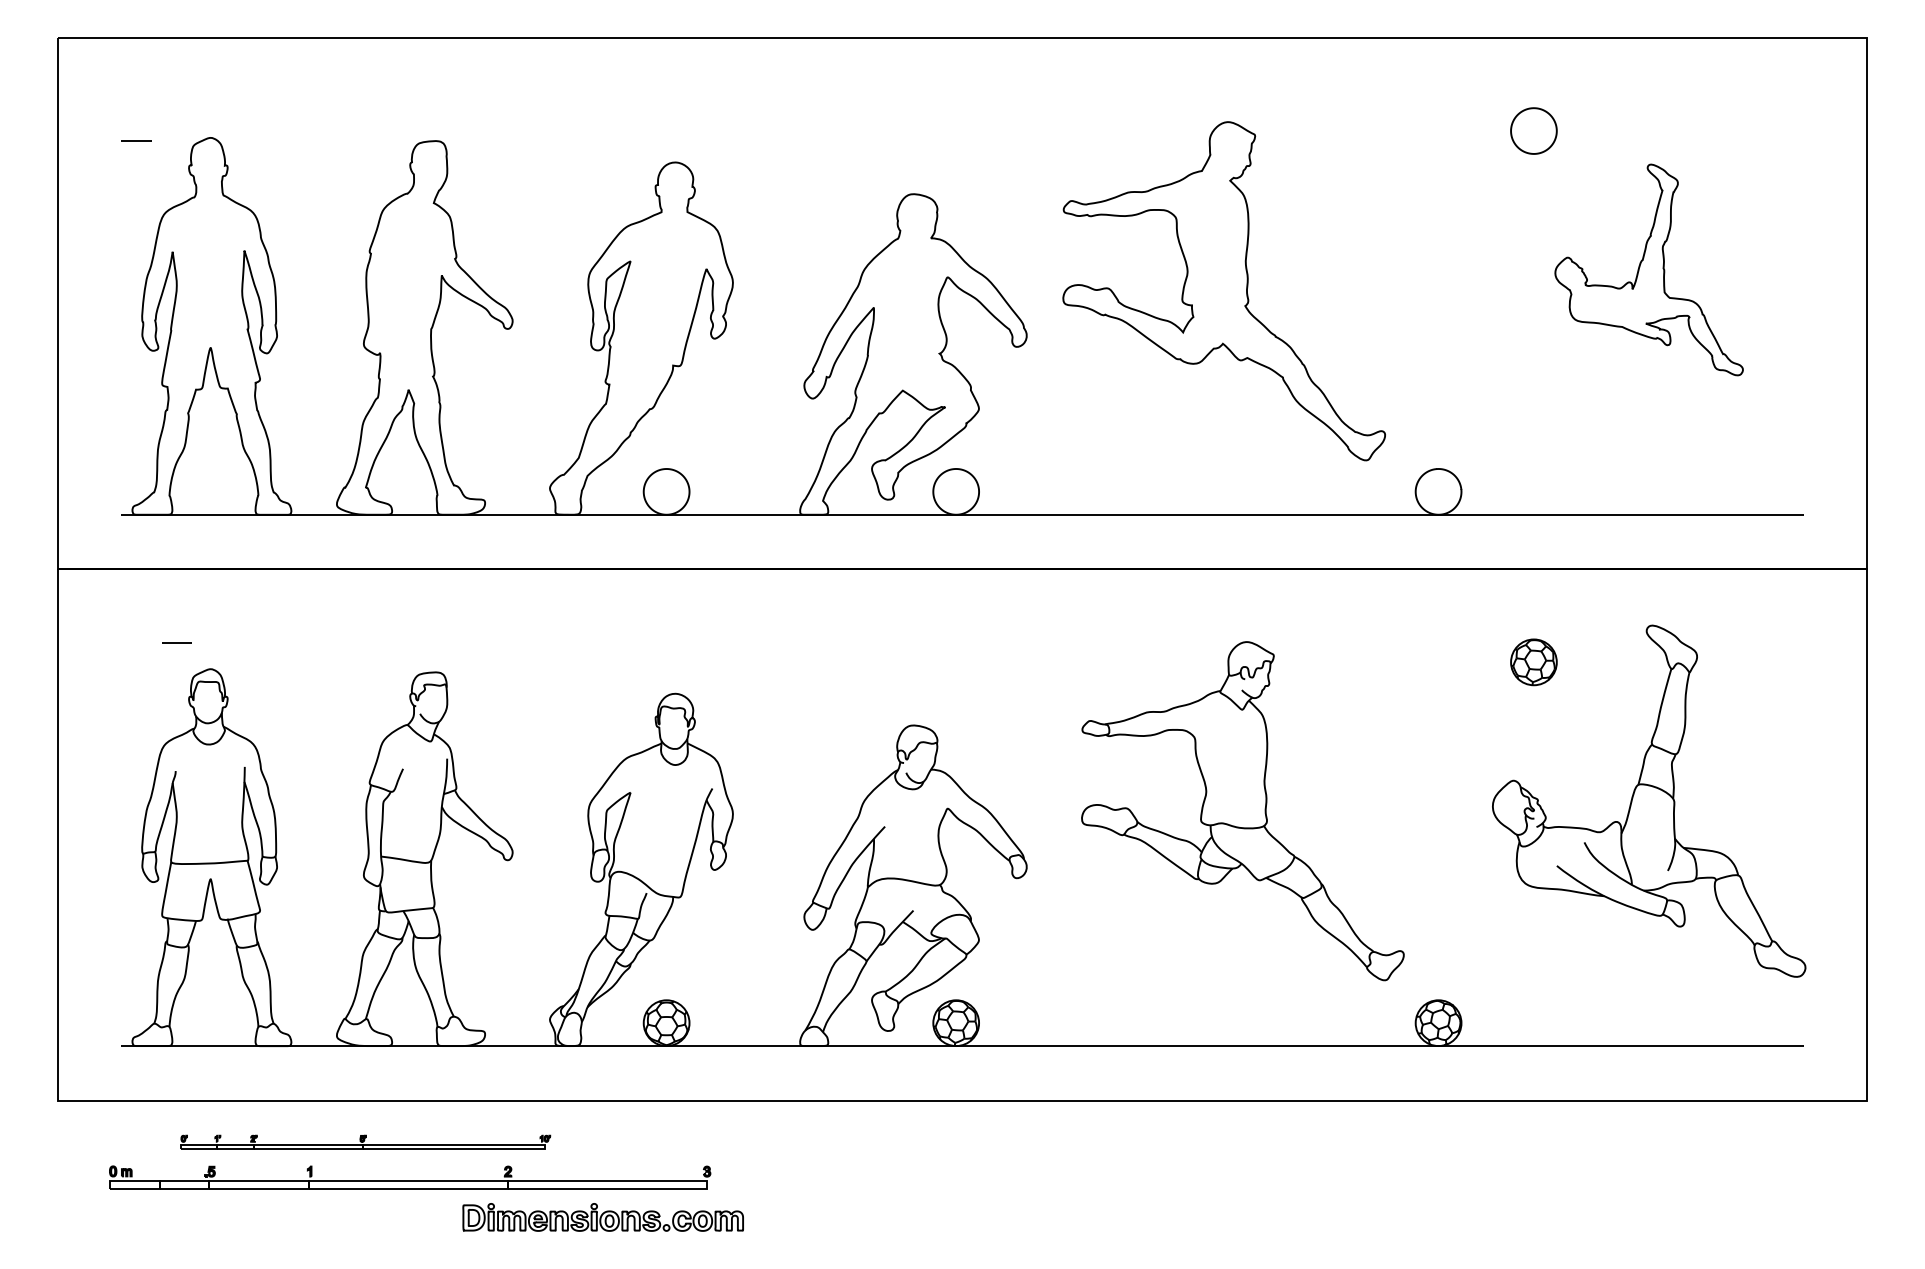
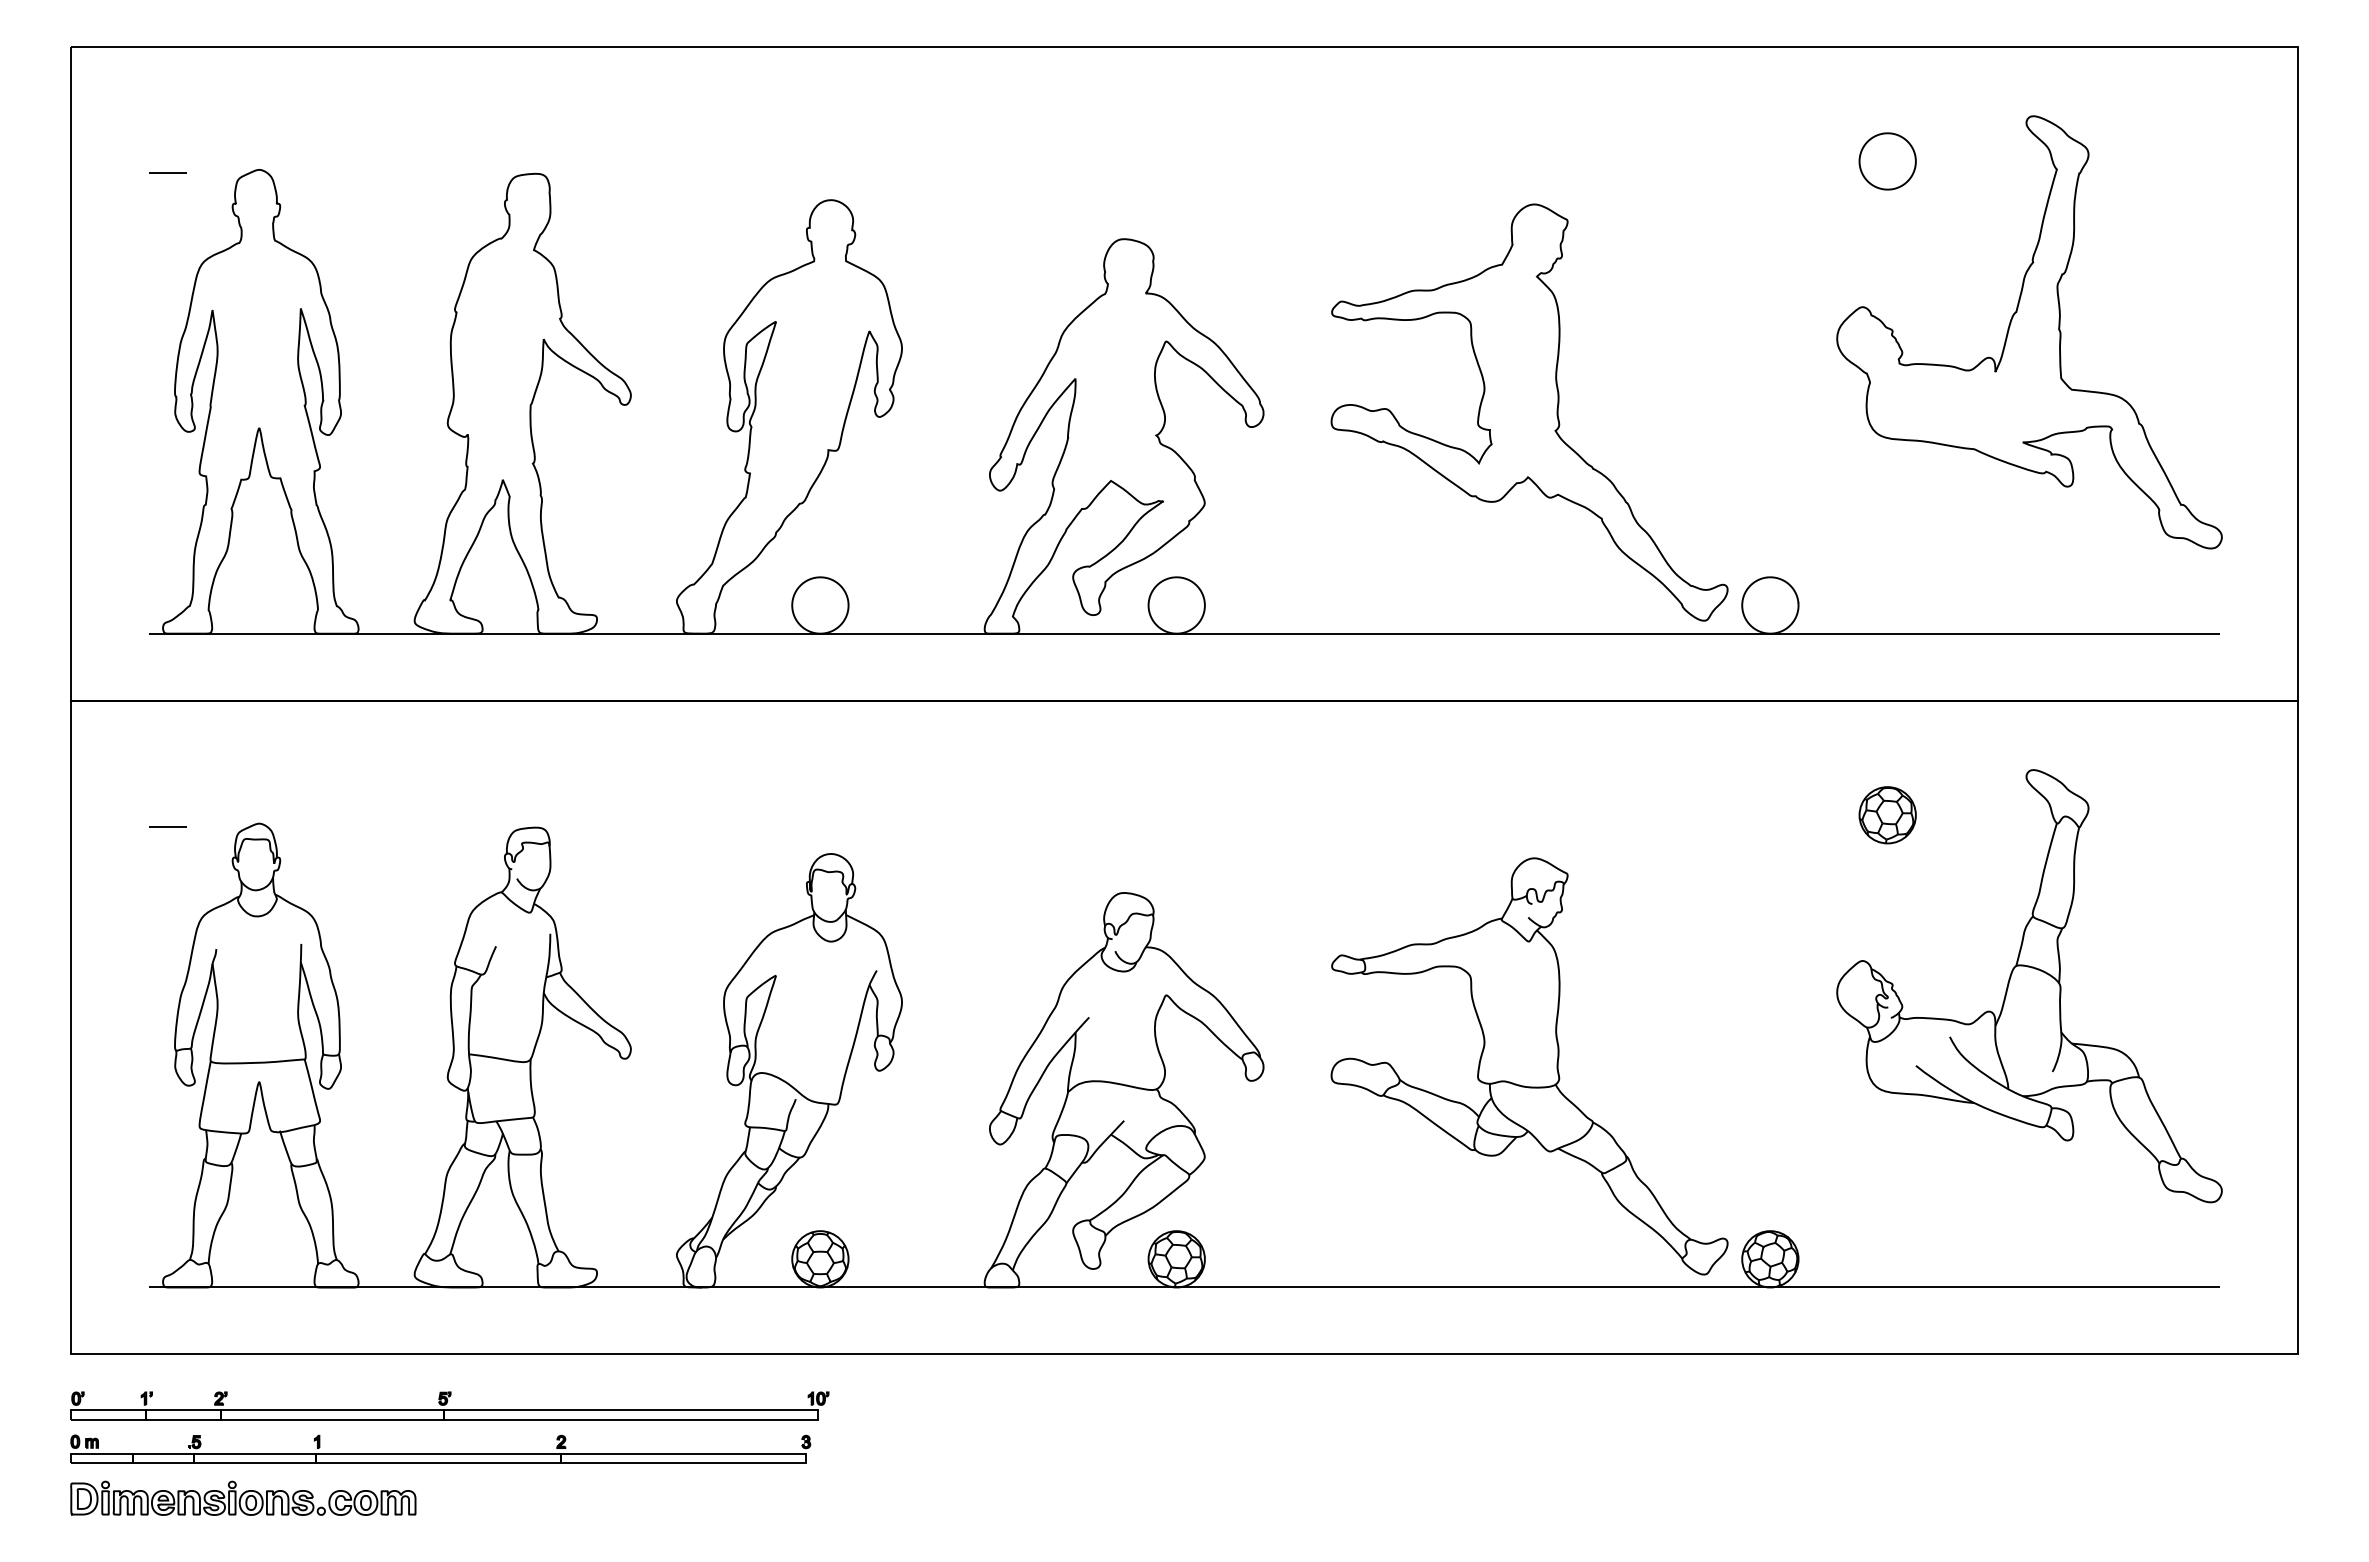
part: (1649, 270) -> (2029, 332), size x1.67
part: (1224, 291) -> (1529, 412), moved
line: (176, 642) -> (167, 826), moved
part: (1242, 811) -> (1529, 1066), moved
part: (365, 1141) -> (449, 1405), size x1.67
part: (409, 1176) -> (440, 1448), moved
part: (603, 1216) -> (243, 1497), moved

